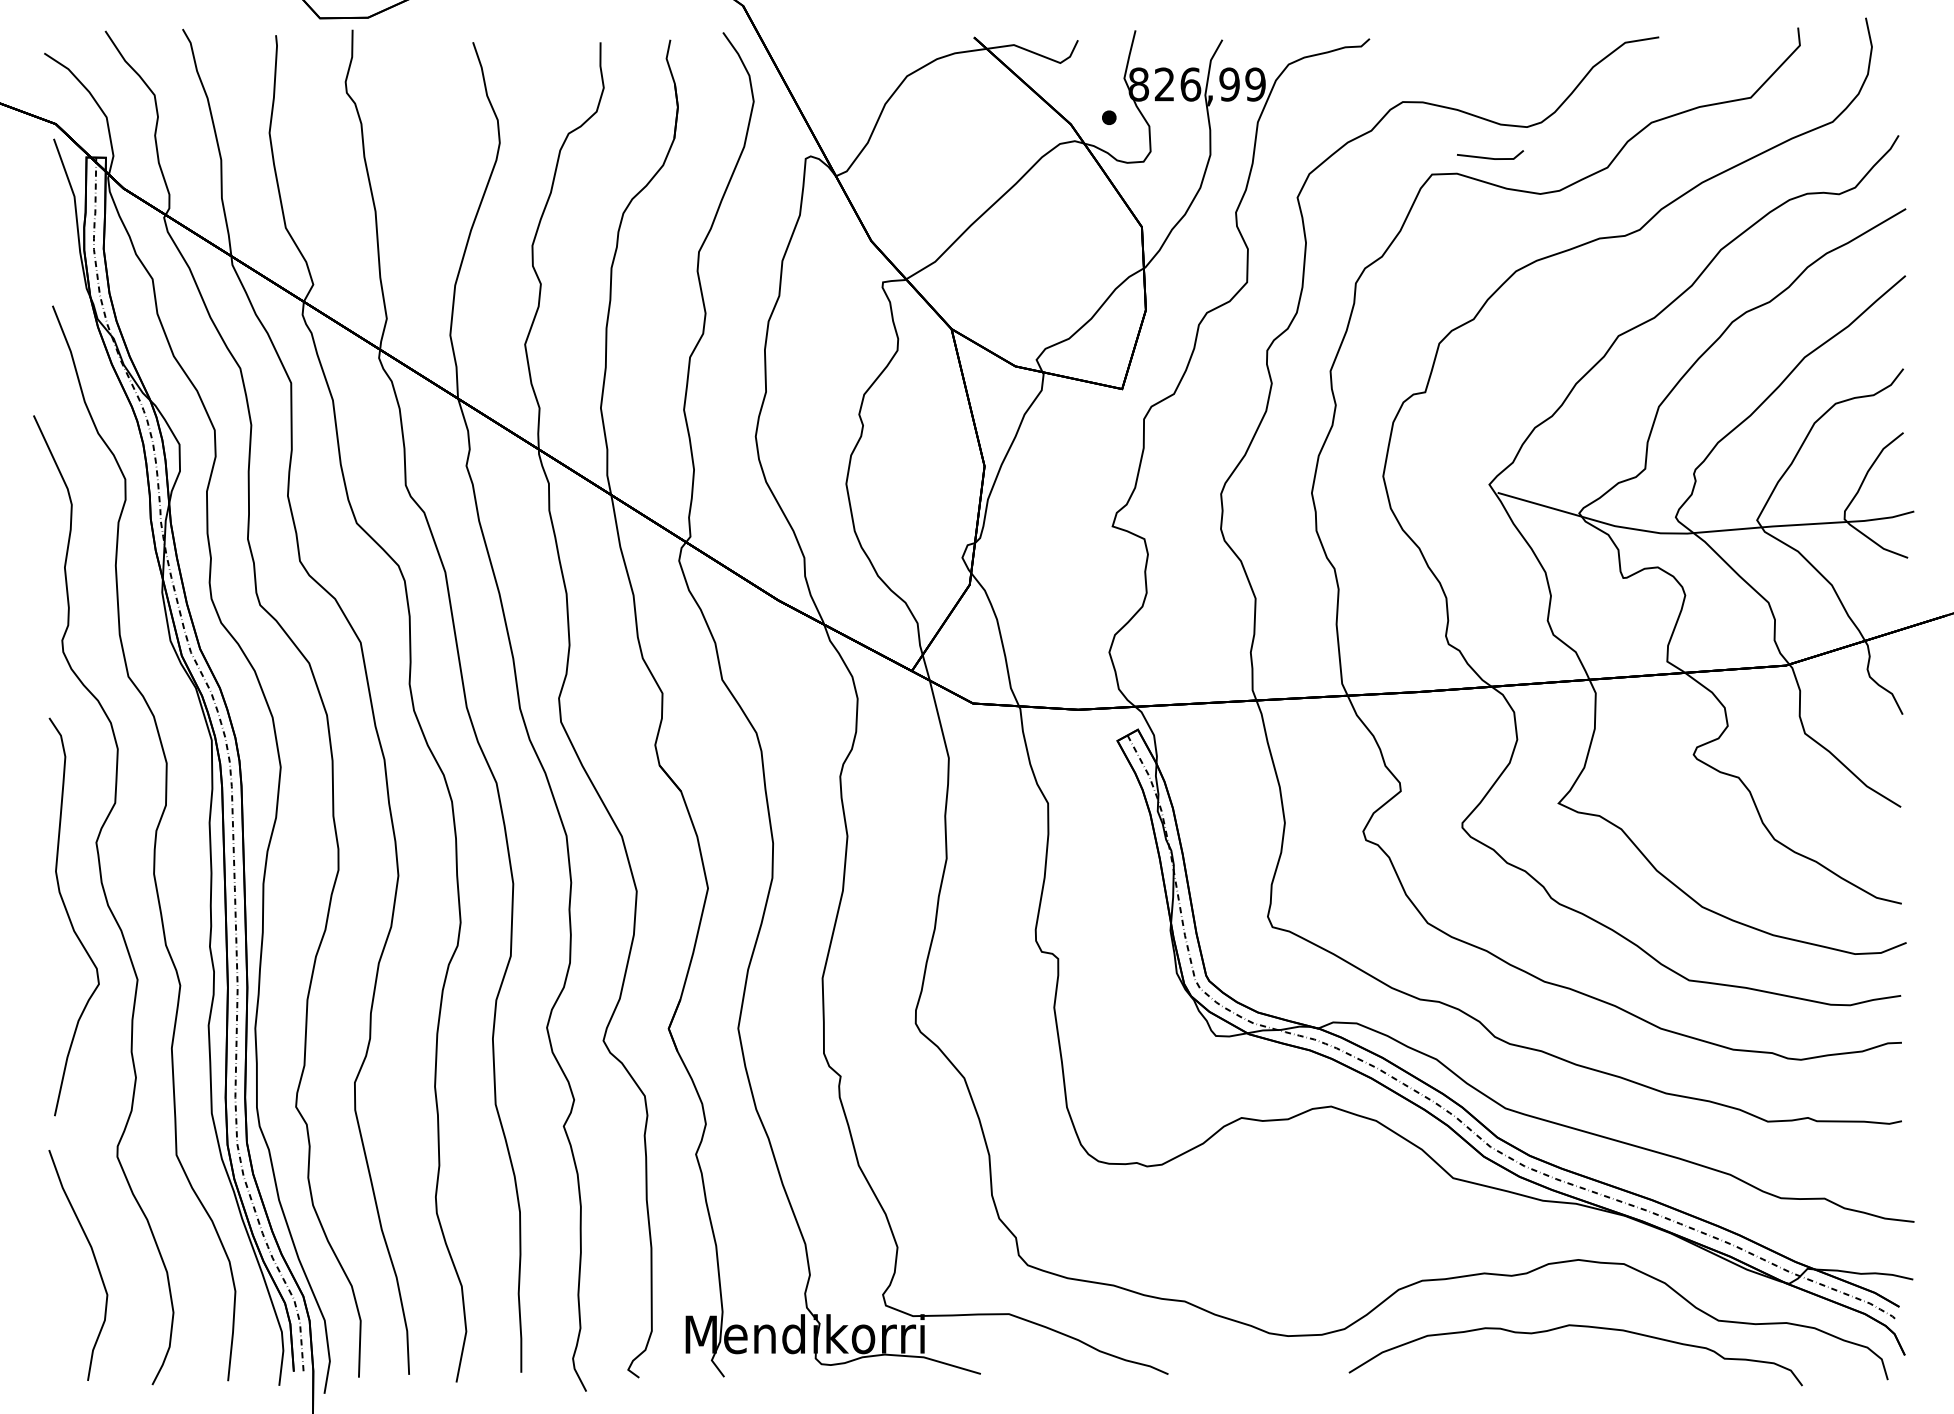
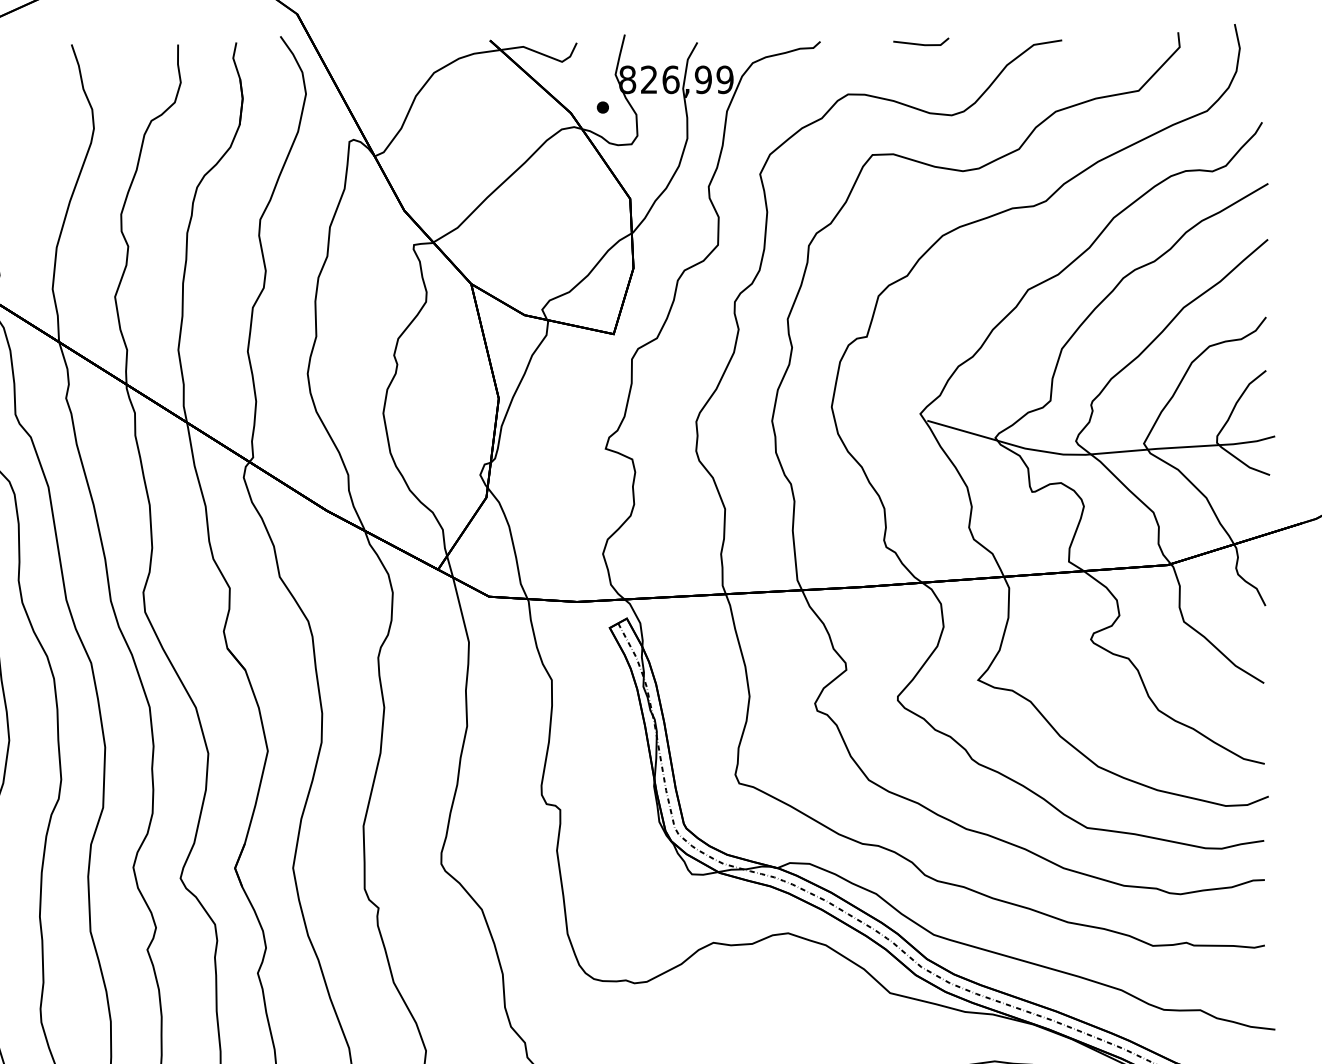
line: (1490, 157) -> (921, 43), moved

